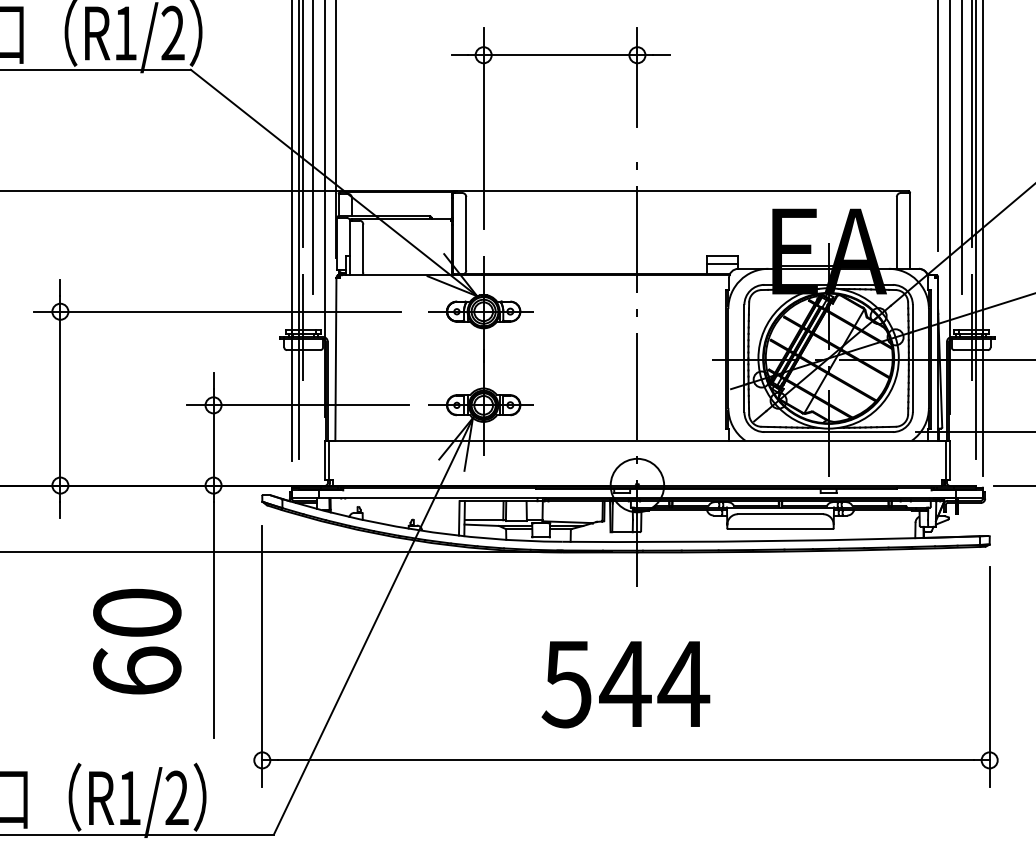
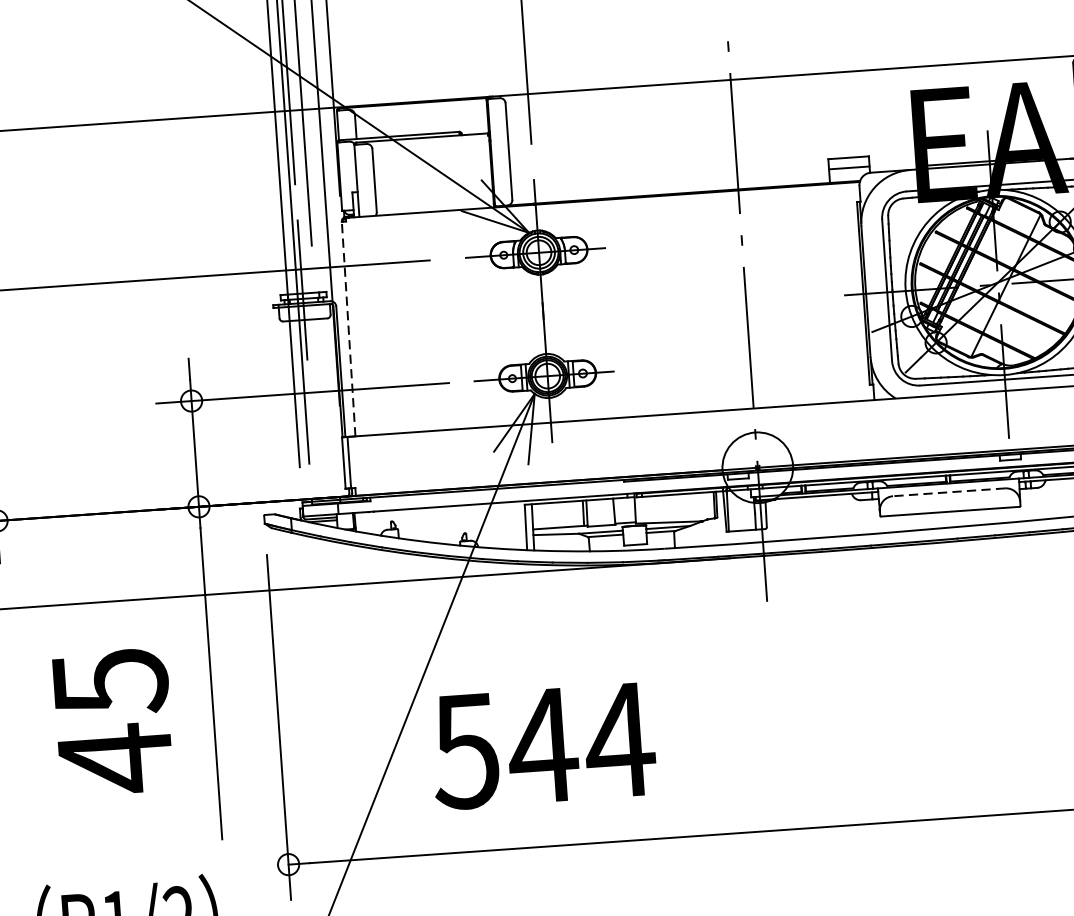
line: (335, 358) -> (348, 328), solid -> dashed
line: (780, 514) -> (949, 492), solid -> dashed
text: (137, 643) -> (113, 722), 60 -> 45
text: (625, 684) -> (542, 746), moved

